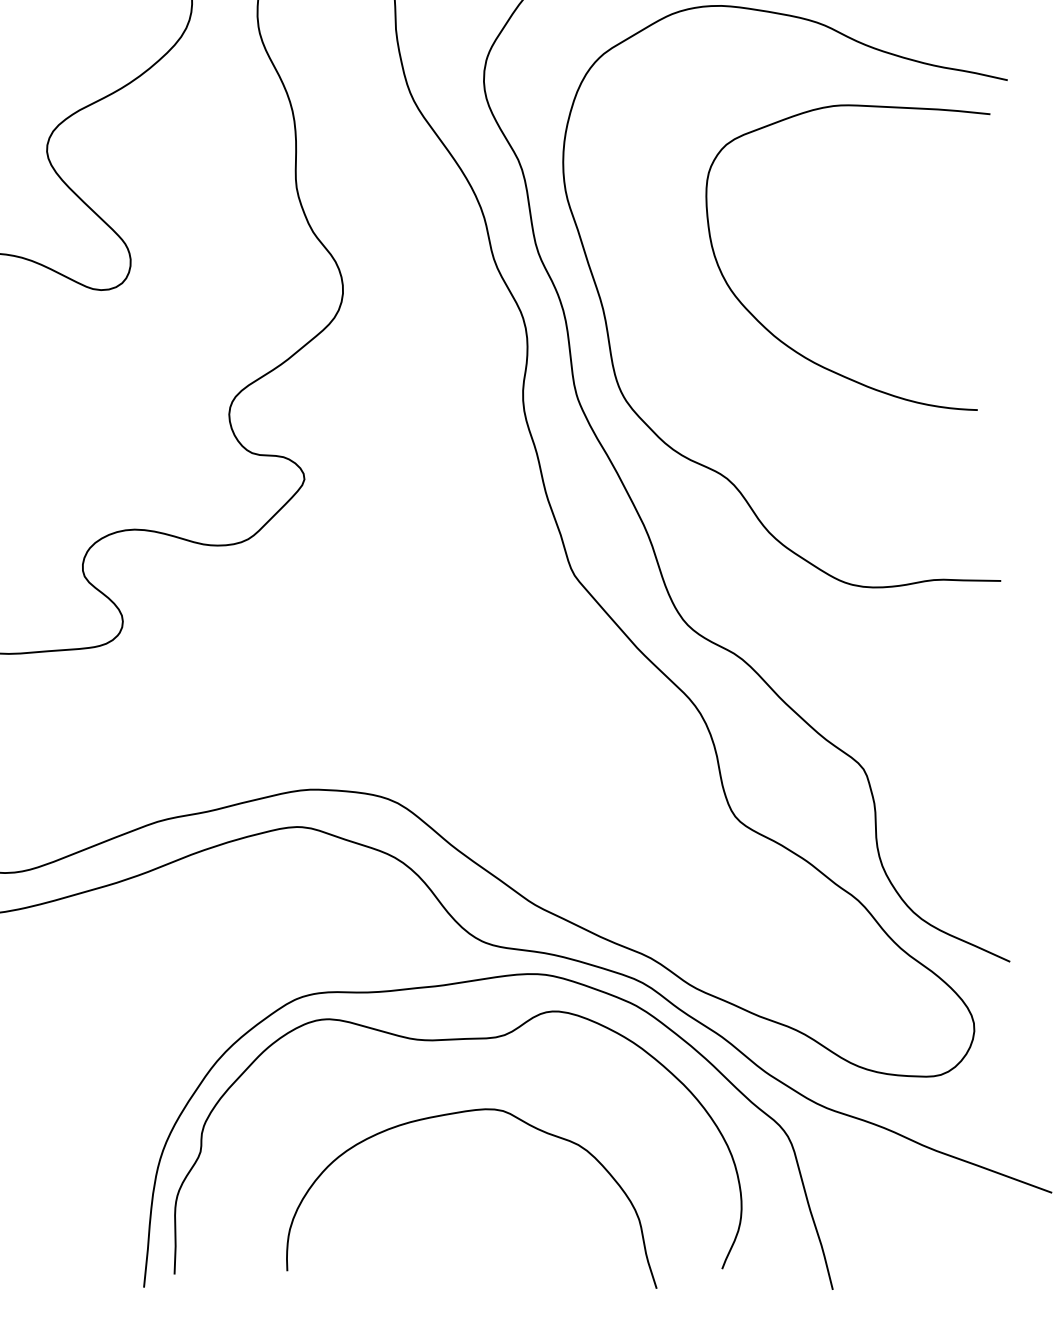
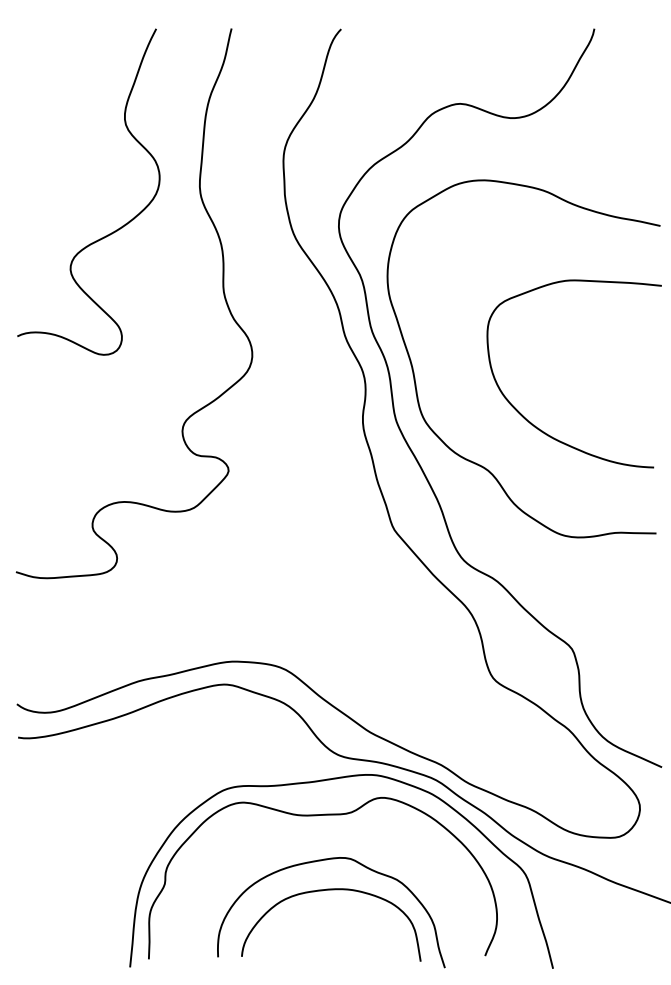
curve: (789, 344) -> (538, 427), moved
curve: (471, 1162) -> (331, 890), added

